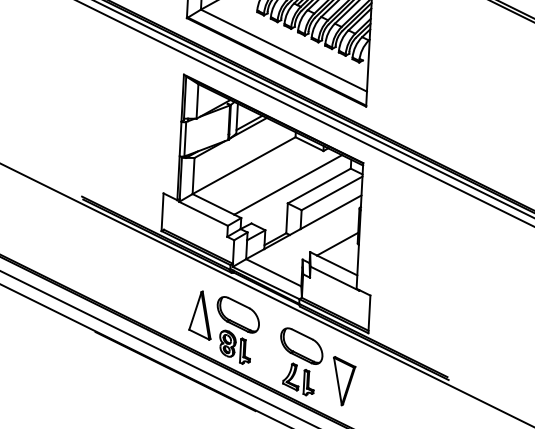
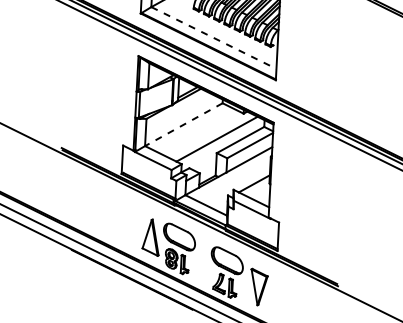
line: (283, 51) -> (213, 38), solid -> dashed
line: (243, 165) -> (183, 124), solid -> dashed

